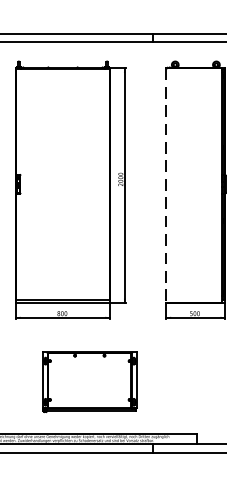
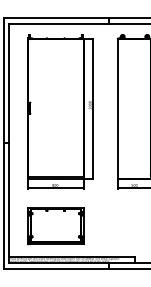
line: (166, 186) -> (117, 109), dashed -> solid
part: (89, 382) -> (55, 226), moved

